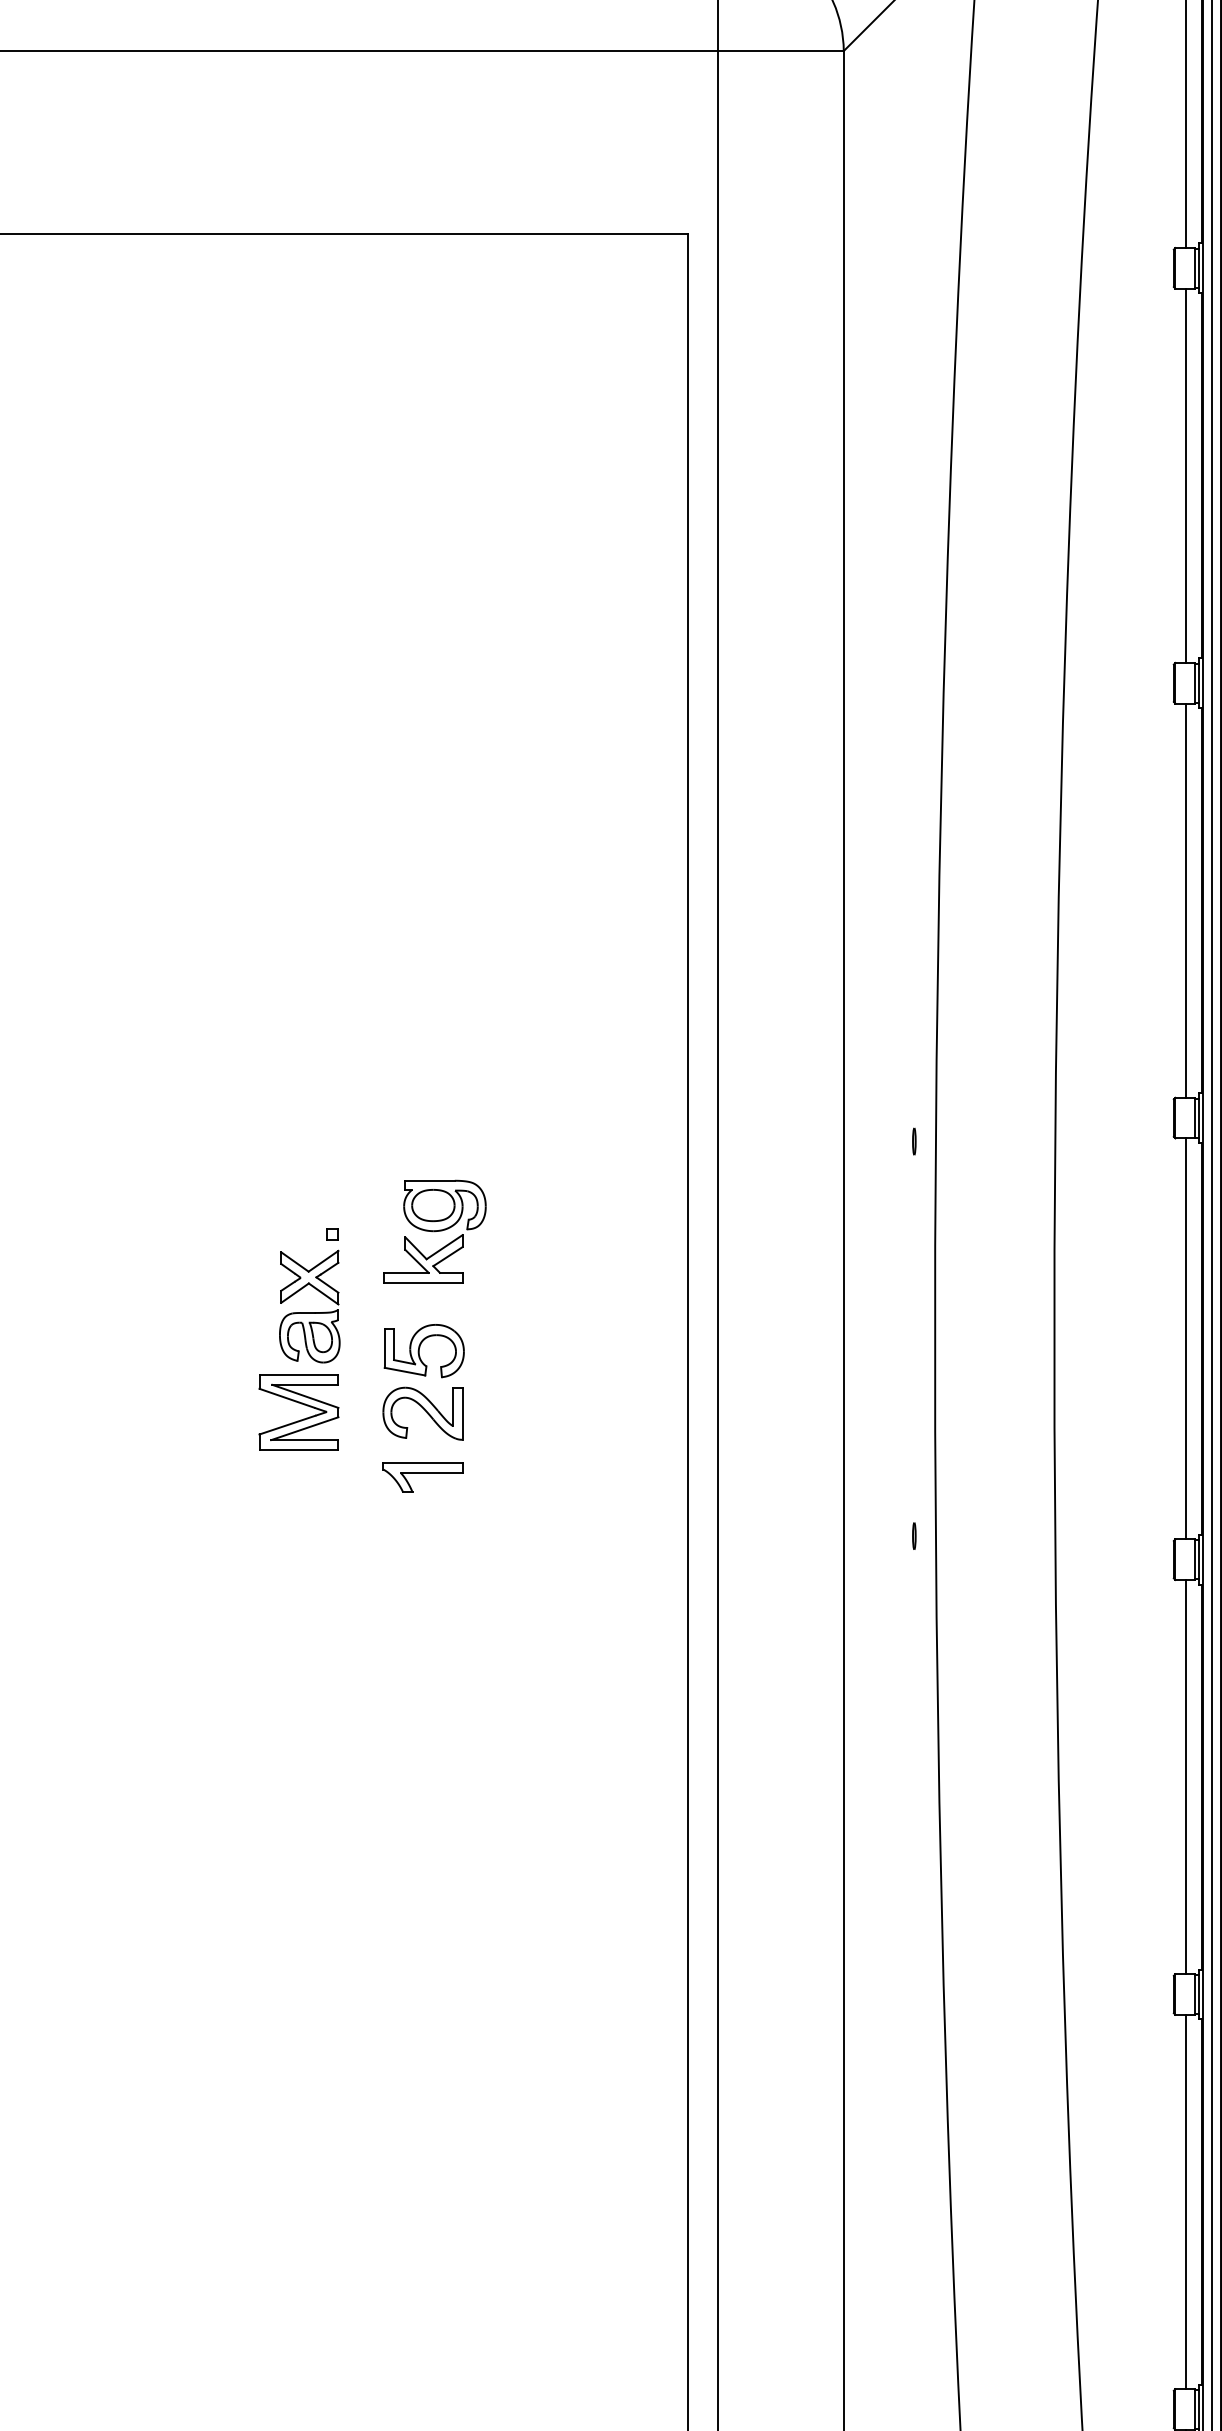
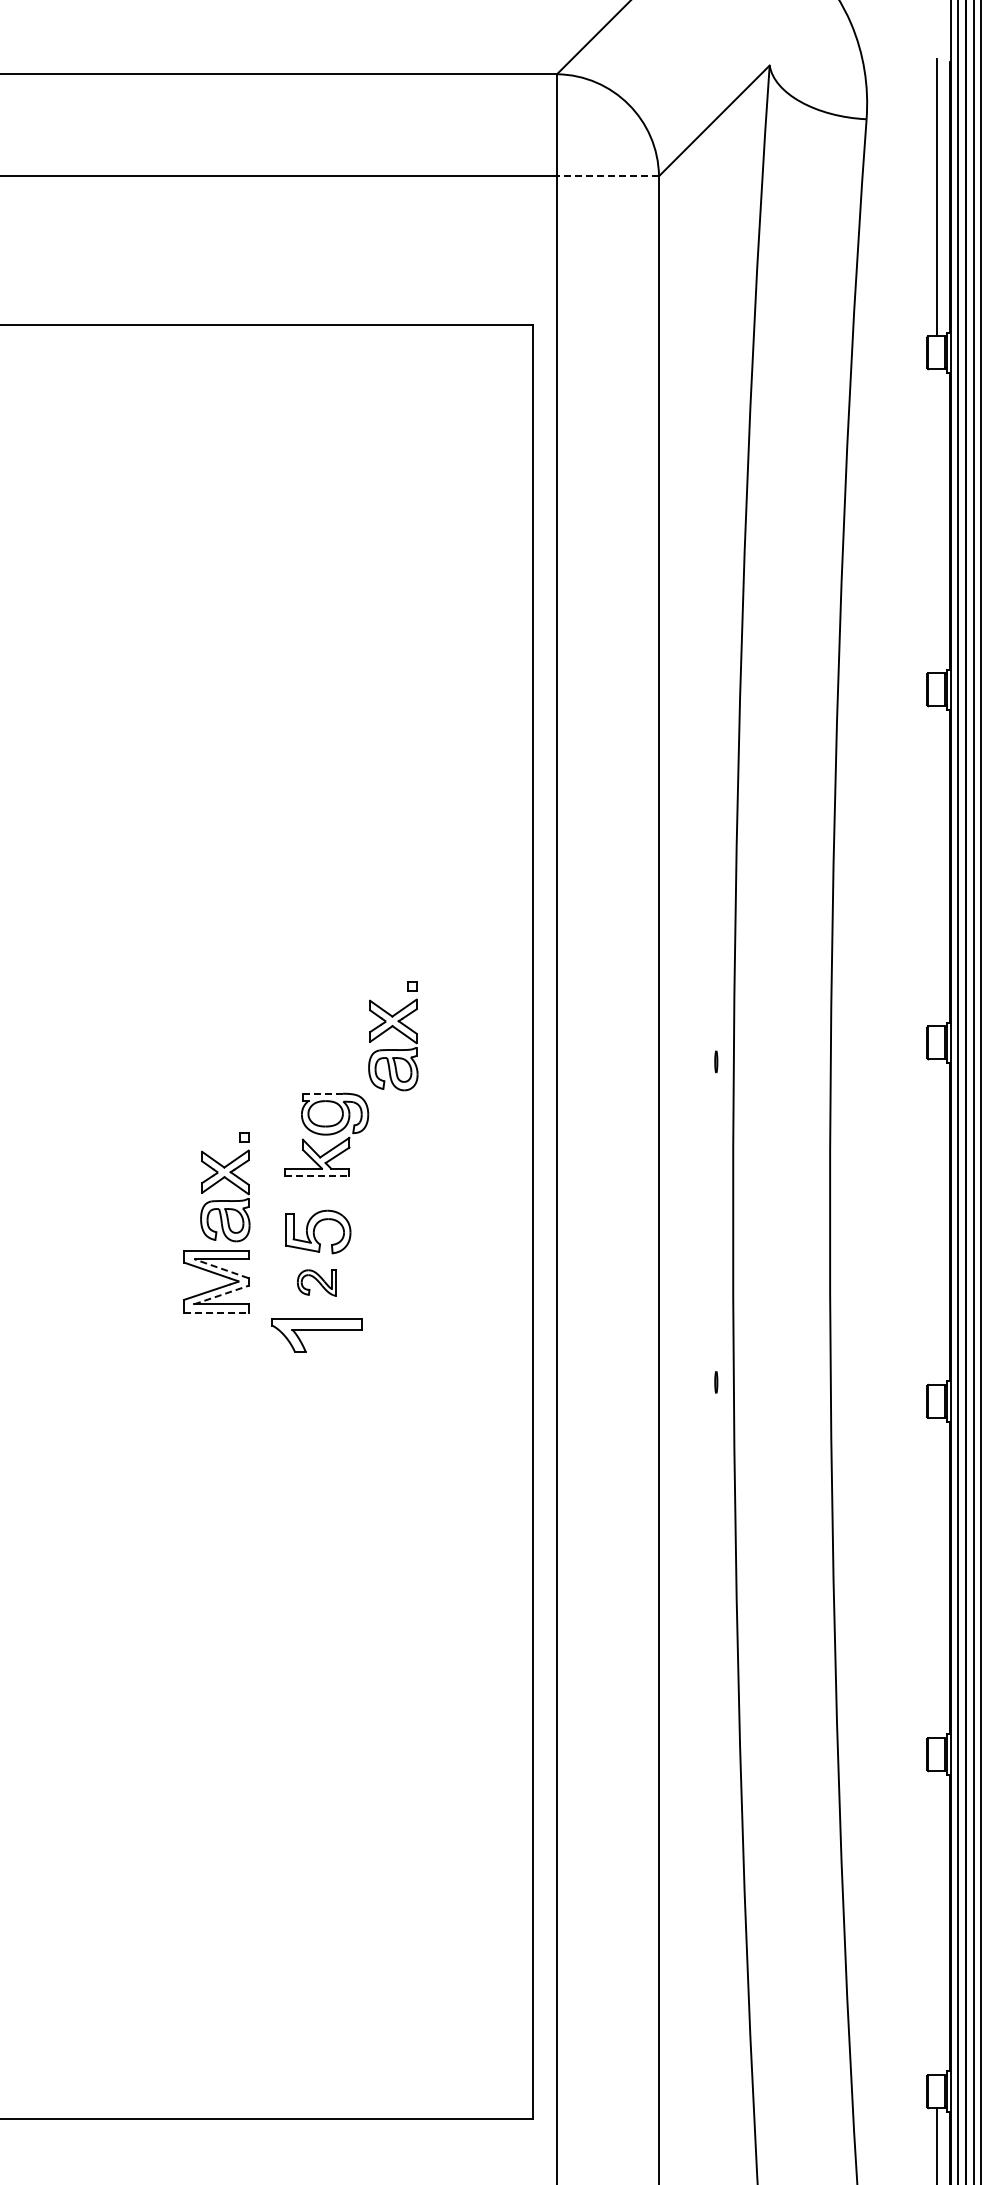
line: (781, 51) -> (608, 176), solid -> dashed
line: (1186, 476) -> (937, 521), removed
line: (1186, 900) -> (937, 866), removed
part: (520, 1102) -> (396, 1030), added
line: (429, 1180) -> (322, 1093), solid -> dashed
line: (423, 1282) -> (317, 1176), solid -> dashed
line: (1186, 1339) -> (937, 1222), removed
line: (305, 1395) -> (221, 1268), solid -> dashed
part: (422, 1413) -> (316, 1282), size x0.6
line: (305, 1429) -> (221, 1295), solid -> dashed
line: (300, 1450) -> (217, 1312), solid -> dashed
part: (422, 1477) -> (316, 1334), size x1.4
line: (1186, 1776) -> (937, 1577), removed
line: (1186, 2202) -> (937, 1923), removed

